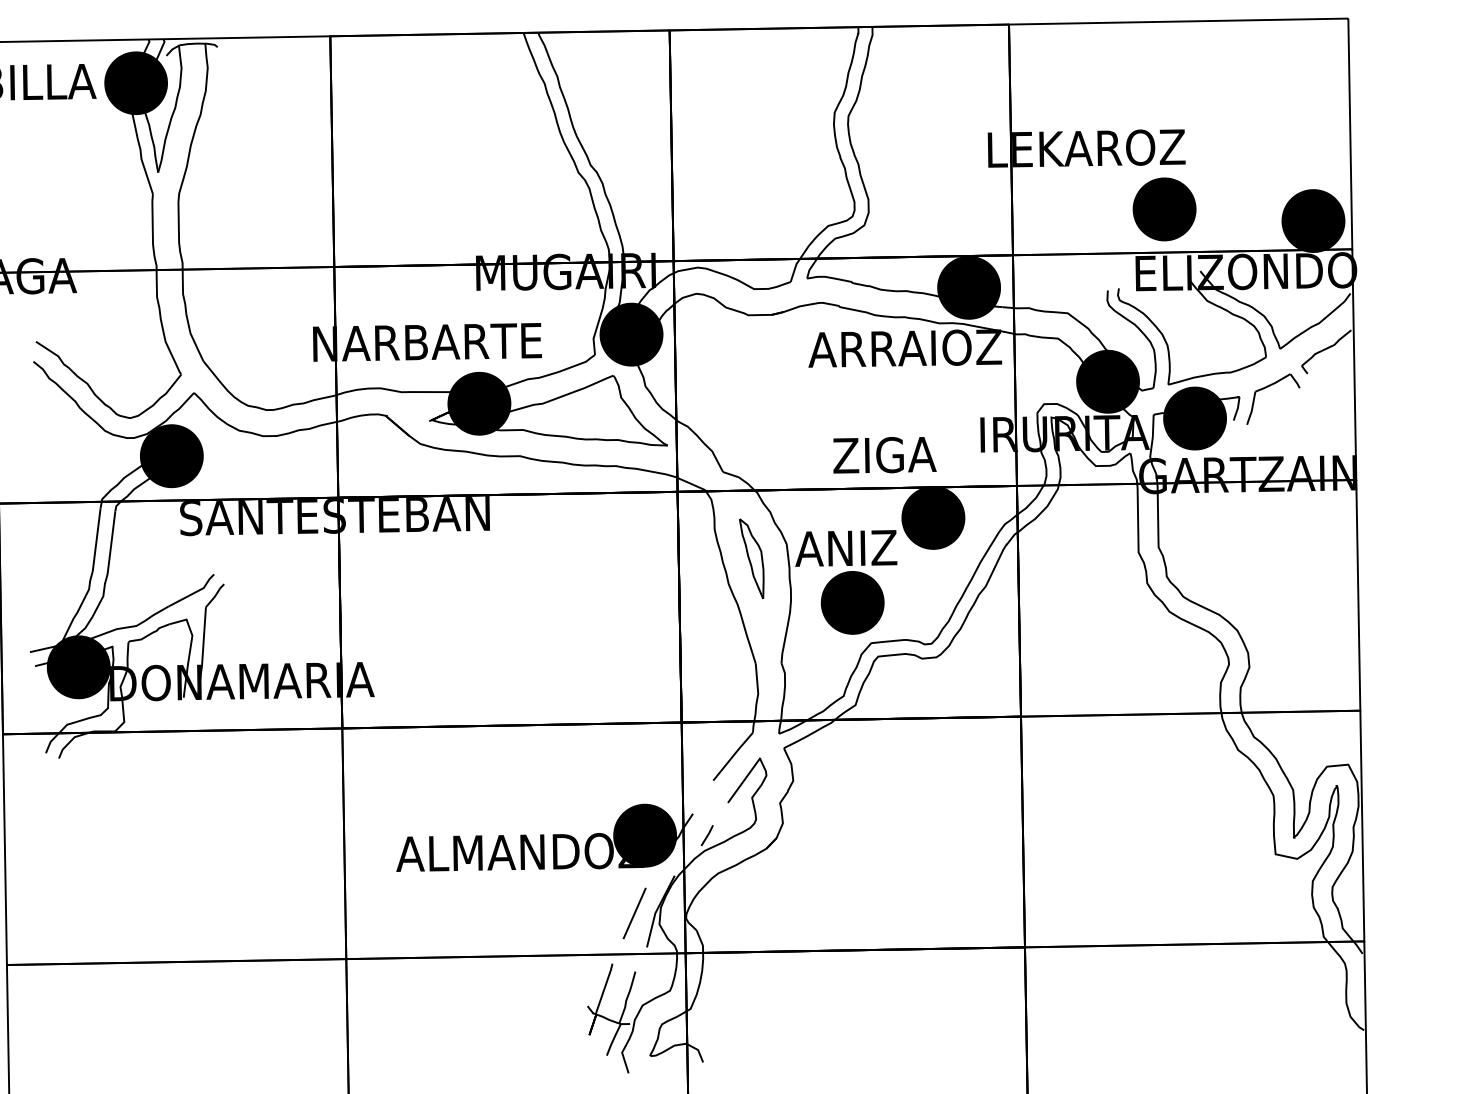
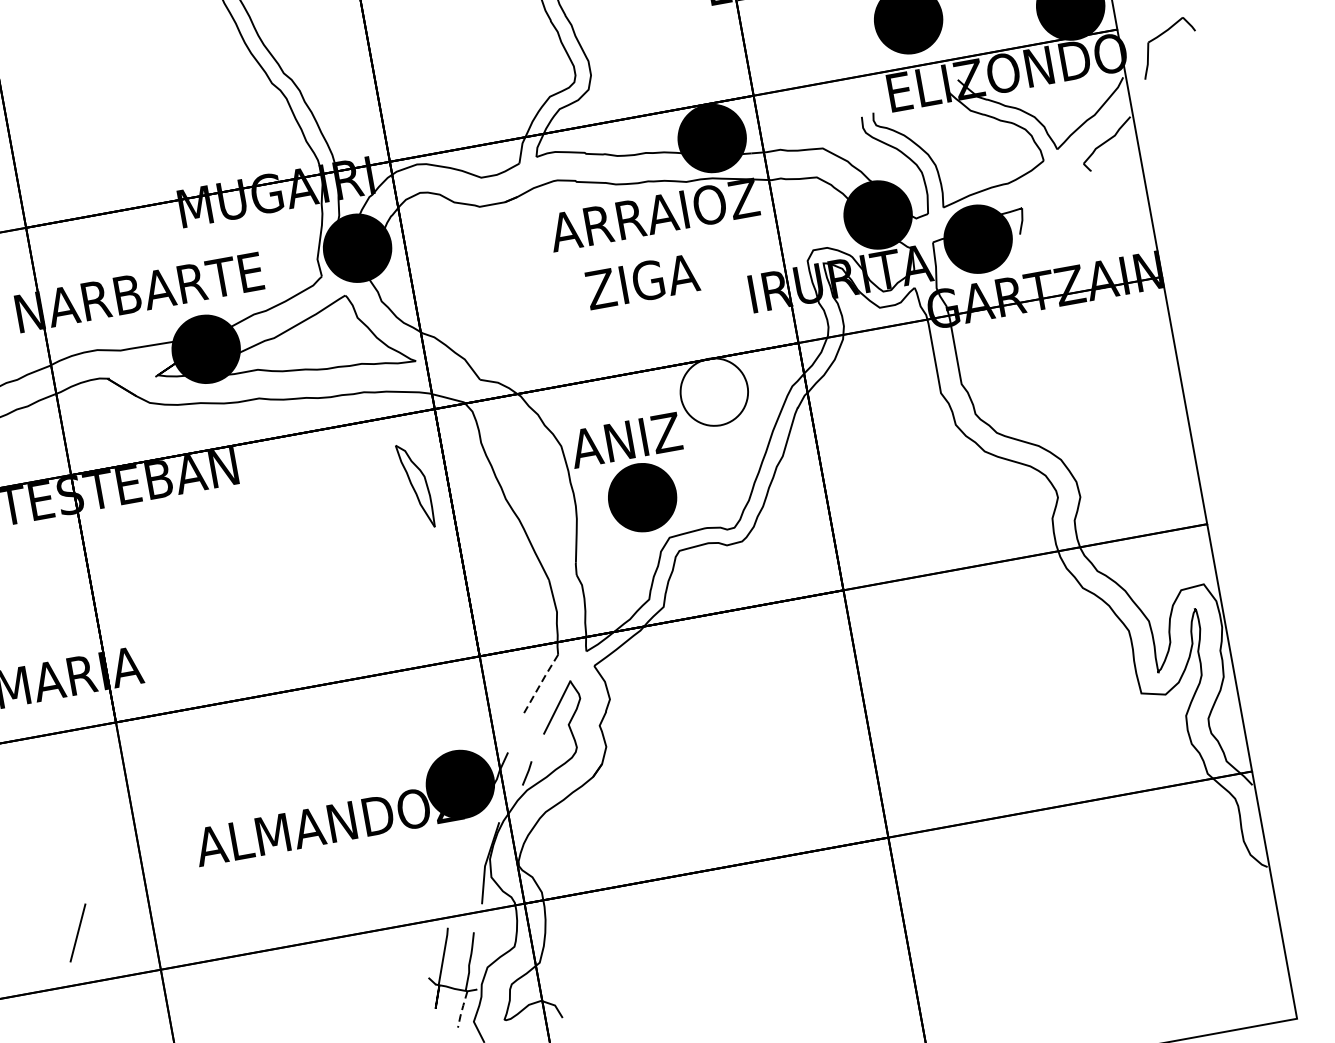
part: (1268, 387) -> (1161, 35), moved
text: (884, 455) -> (642, 282), moved
fill: (933, 517) -> (714, 391), removed
part: (751, 558) -> (415, 485), moved
line: (733, 756) -> (541, 683), solid -> dashed
line: (634, 913) -> (77, 932), moved
line: (613, 1040) -> (462, 1010), solid -> dashed

